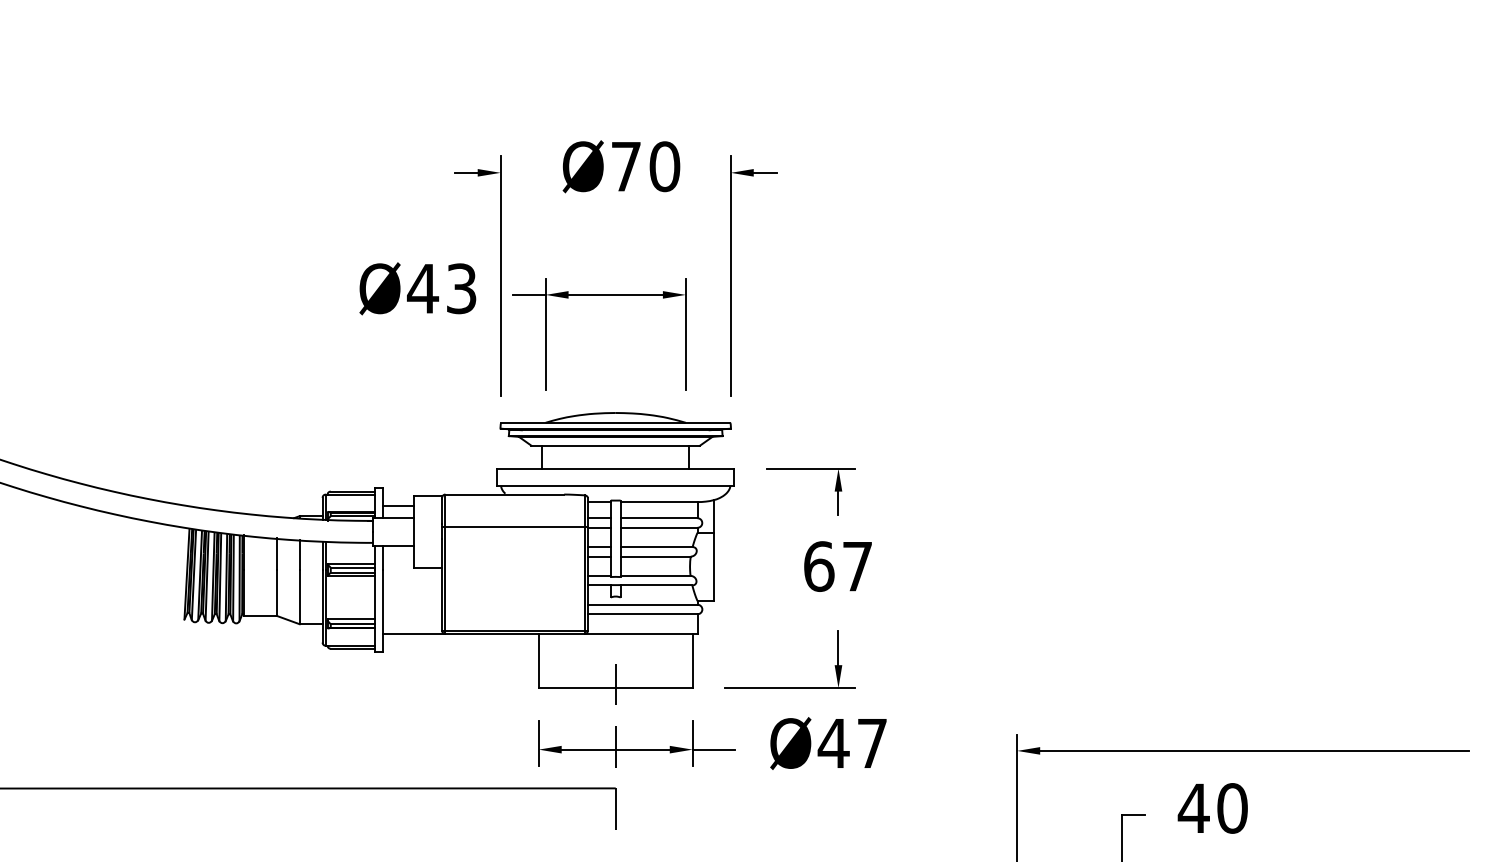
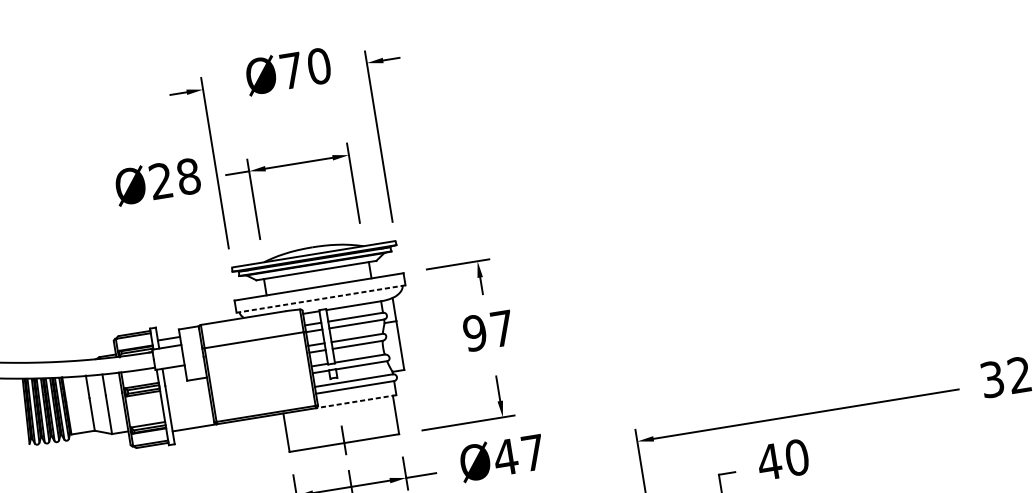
text: (441, 288) -> (174, 178), Ø43 -> Ø28
line: (615, 485) -> (320, 298), solid -> dashed
text: (818, 566) -> (474, 333), 67 -> 97
line: (640, 634) -> (355, 402), solid -> dashed

